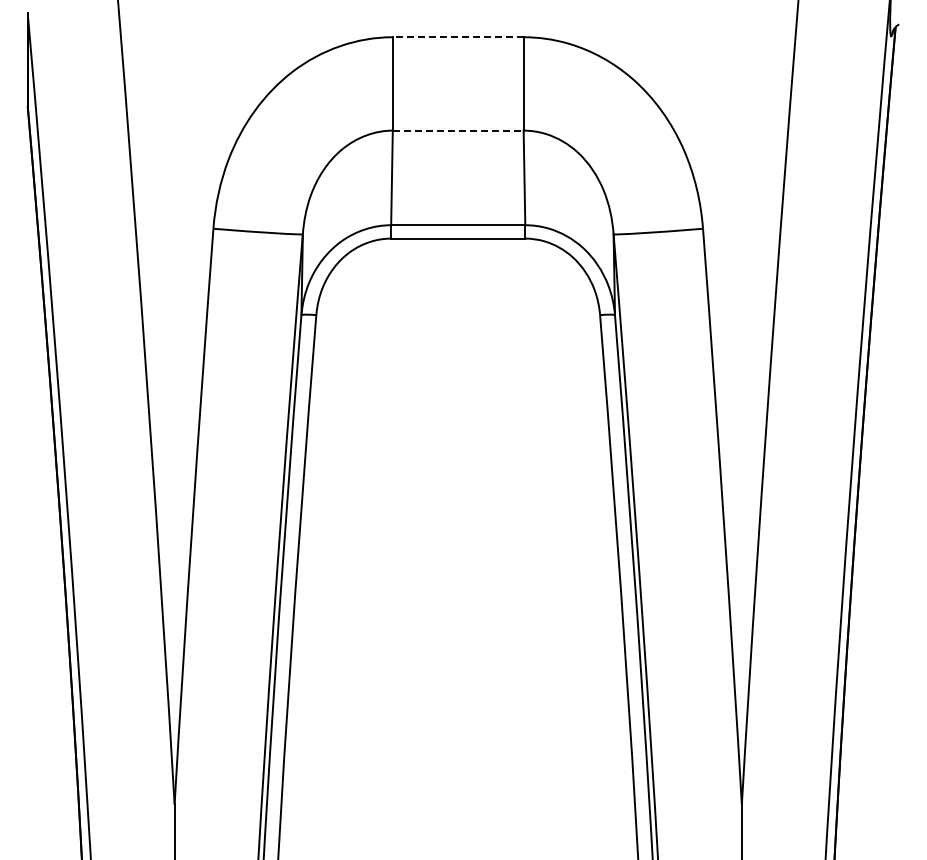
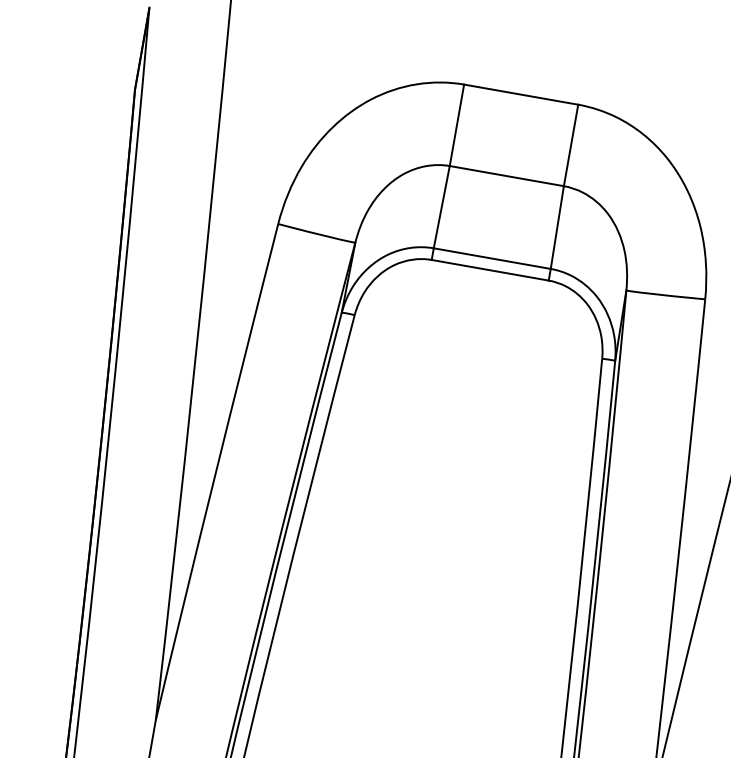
line: (457, 37) -> (520, 94), dashed -> solid
line: (458, 130) -> (507, 176), dashed -> solid

